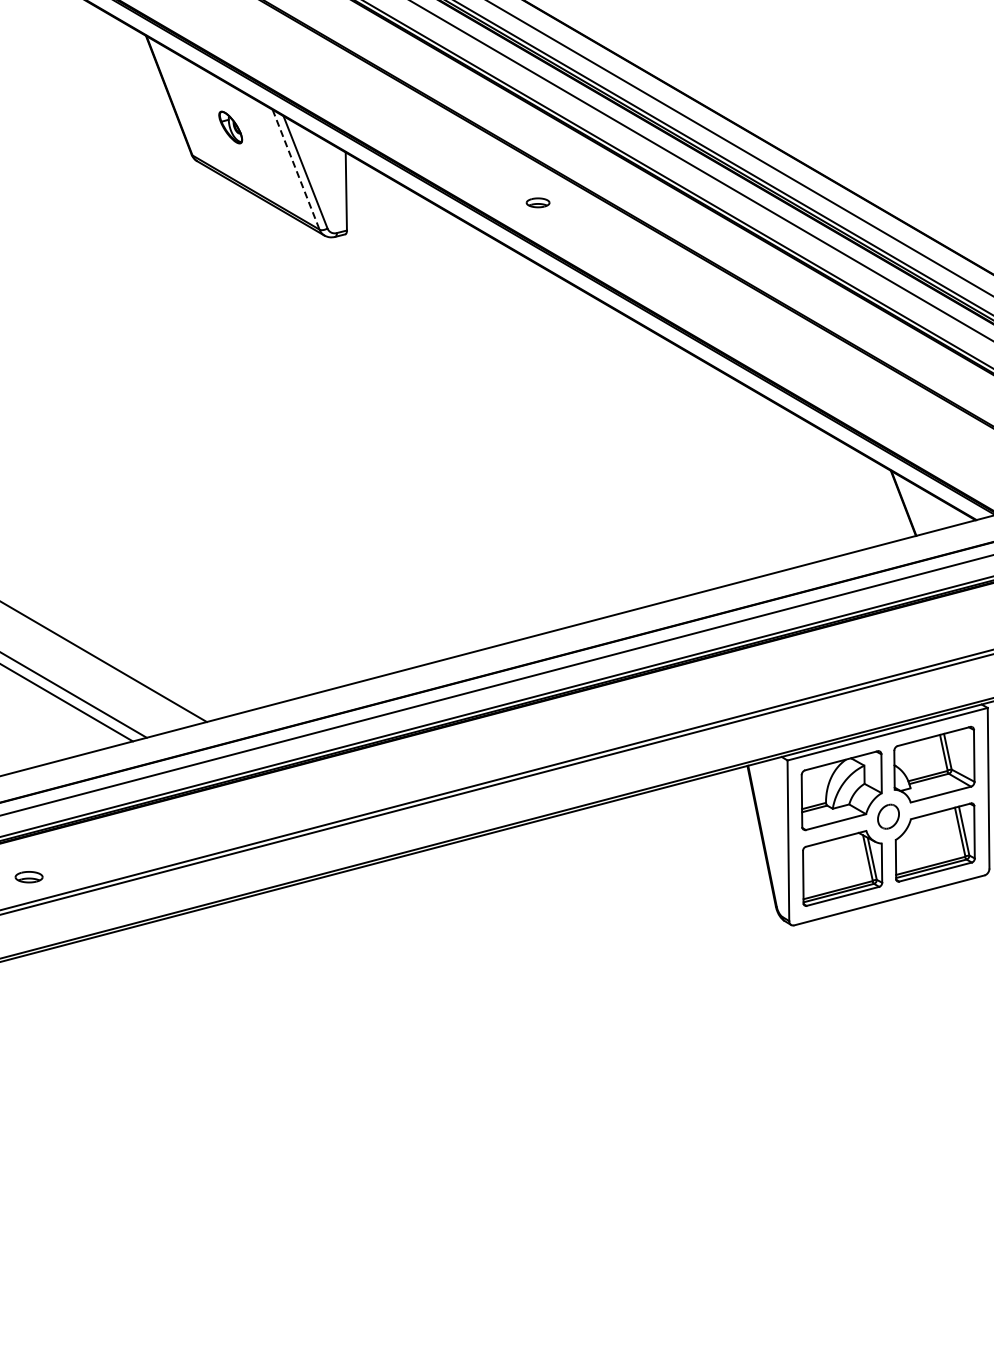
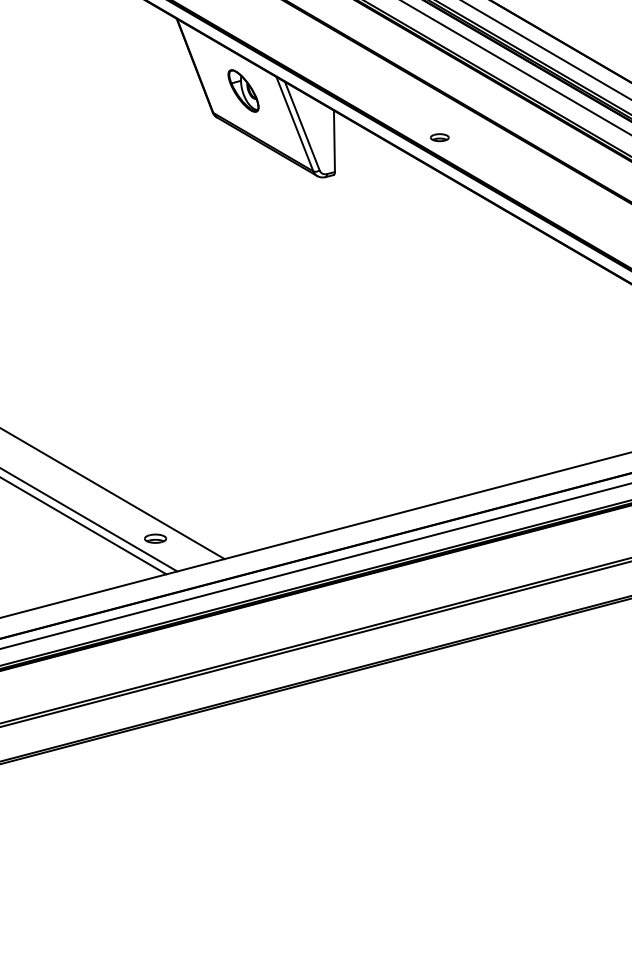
part: (230, 127) -> (243, 90), size x1.67
line: (296, 170) -> (295, 124), dashed -> solid
part: (537, 202) -> (439, 137), moved
part: (28, 877) -> (155, 538), moved

